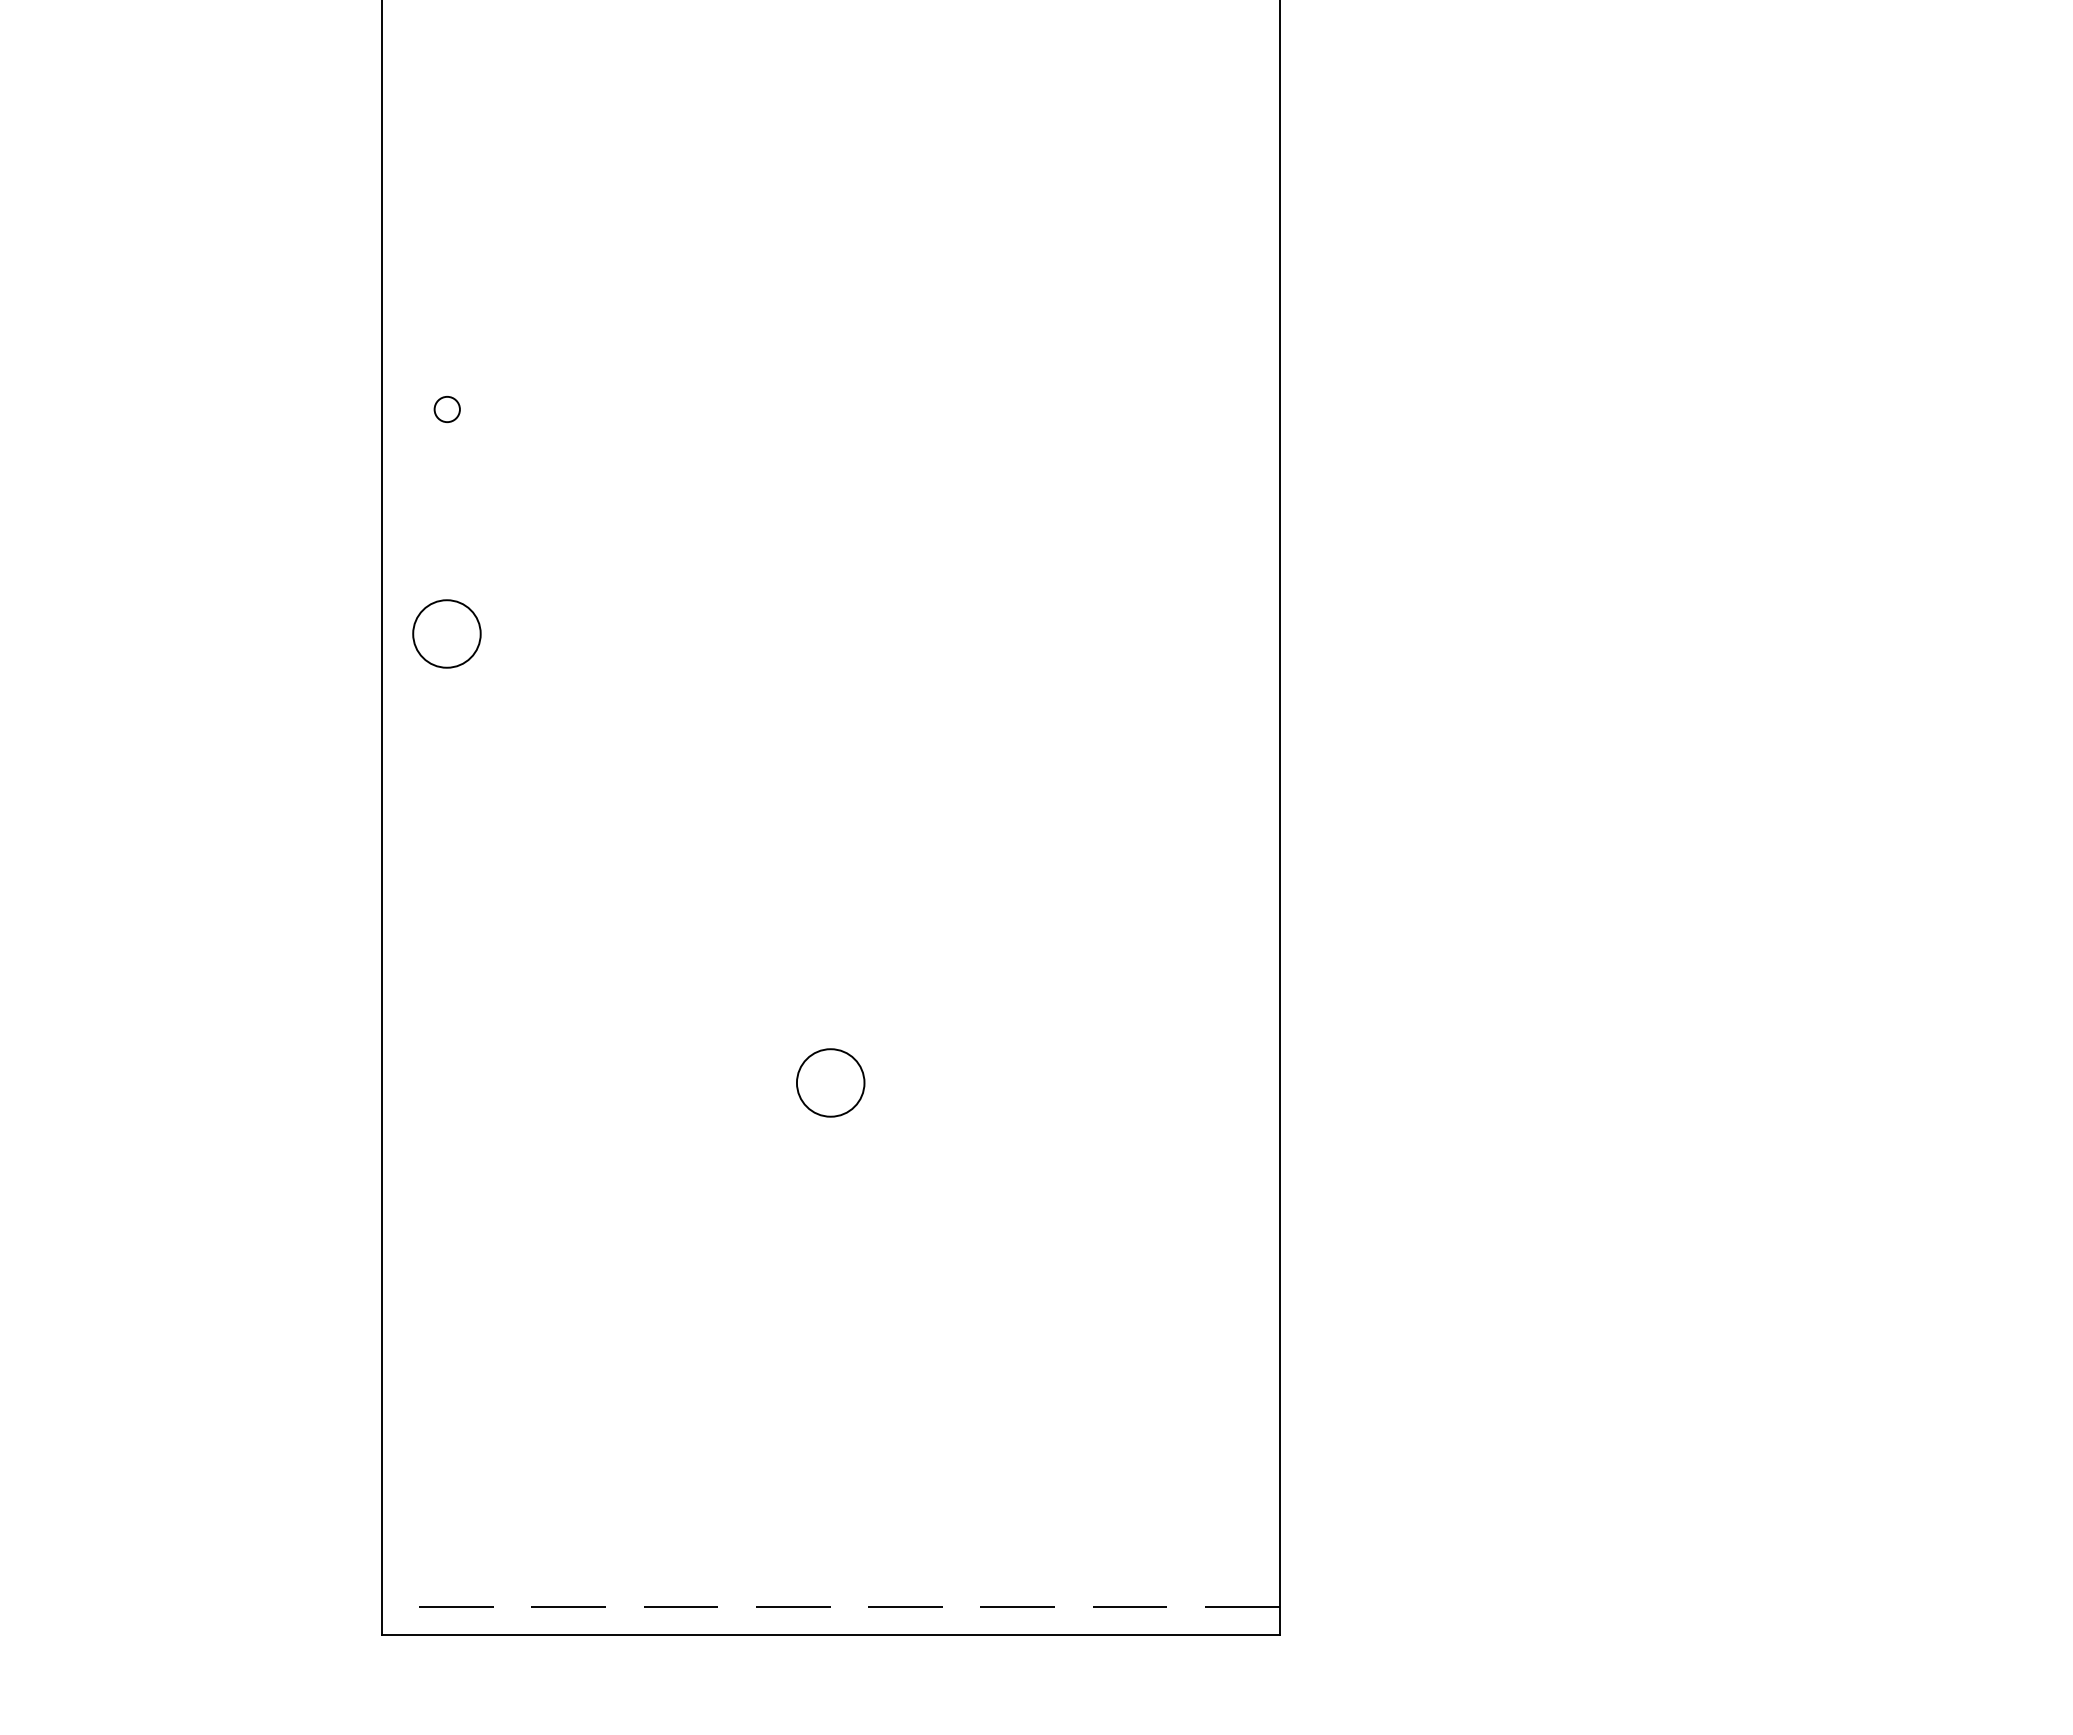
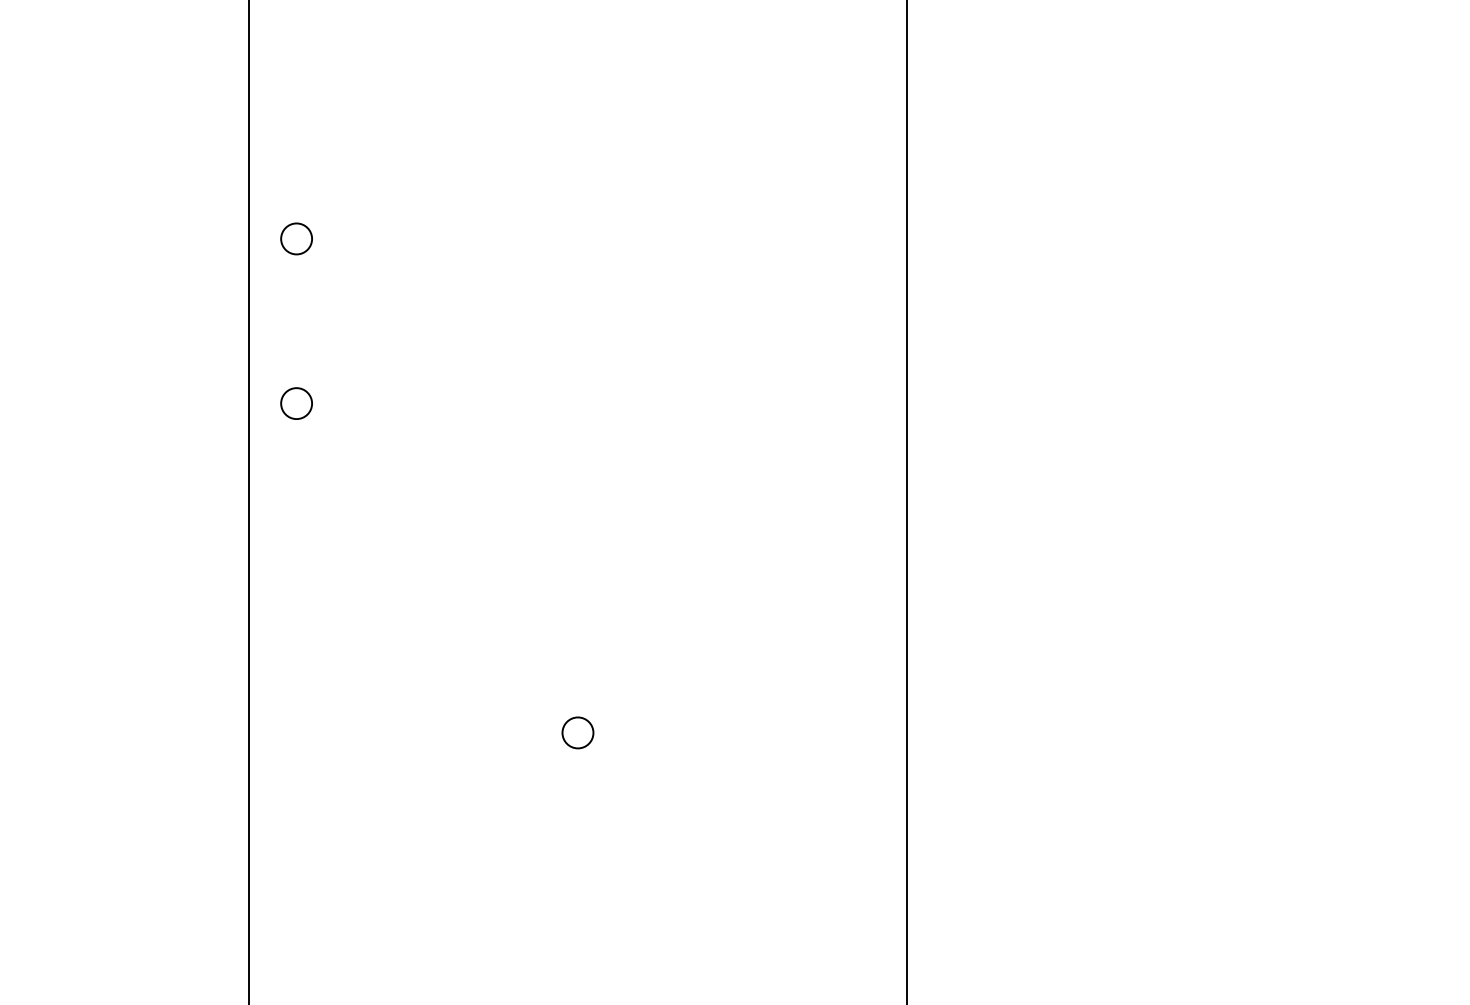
circle: (447, 409) -> (296, 238), size x1.67
circle: (447, 633) -> (296, 403), size x0.62
circle: (830, 1082) -> (577, 732), size x0.62

